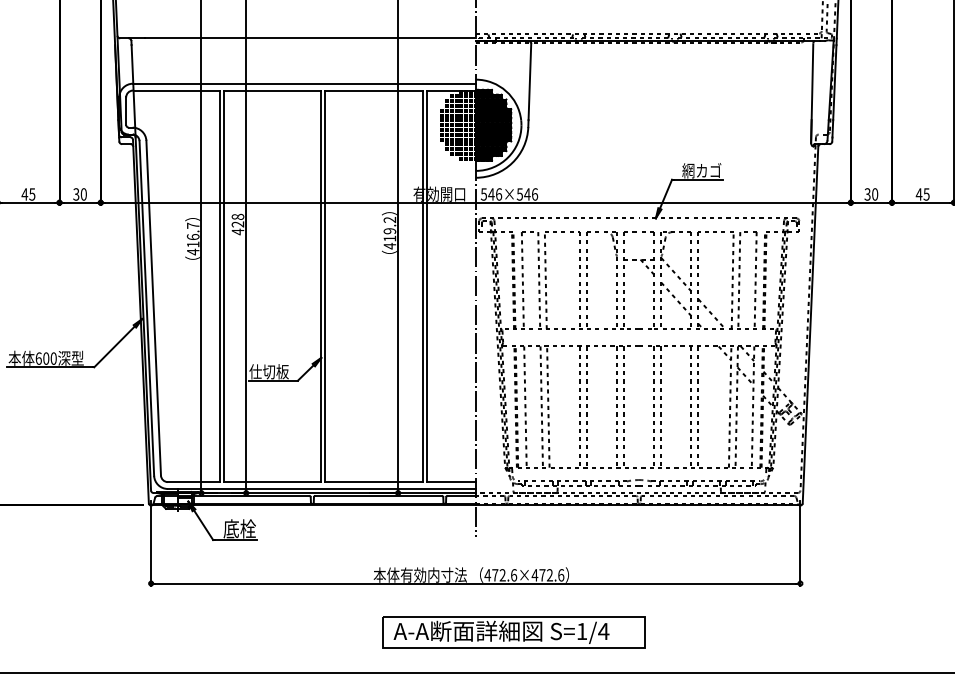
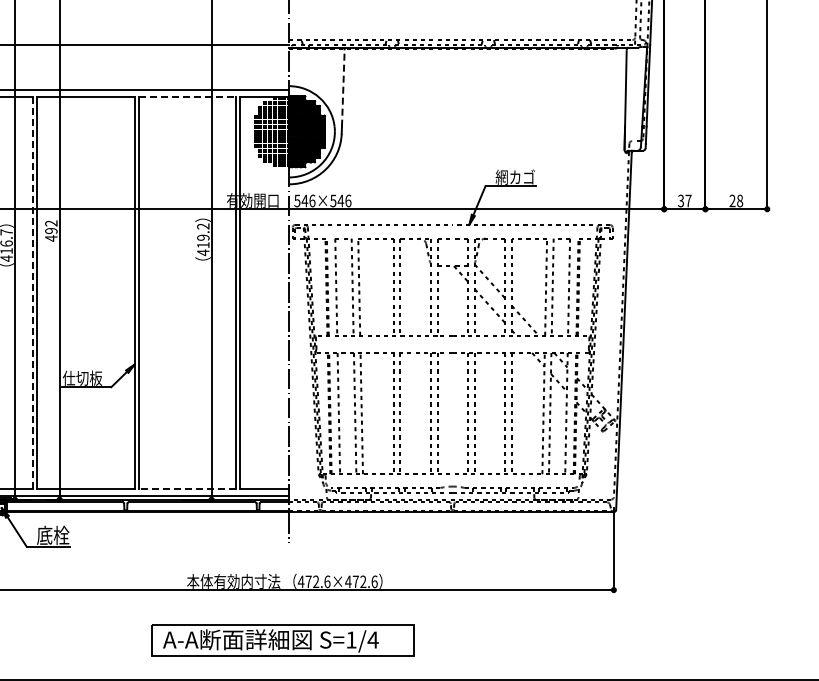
line: (529, 81) -> (342, 88), solid -> dashed
line: (374, 90) -> (187, 97), solid -> dashed
text: (875, 194) -> (688, 201), 30 -> 37
text: (922, 194) -> (735, 201), 45 -> 28
text: (237, 220) -> (50, 227), 428 -> 492
line: (219, 286) -> (32, 293), solid -> dashed
line: (374, 482) -> (187, 489), solid -> dashed
part: (513, 632) -> (282, 641), moved

